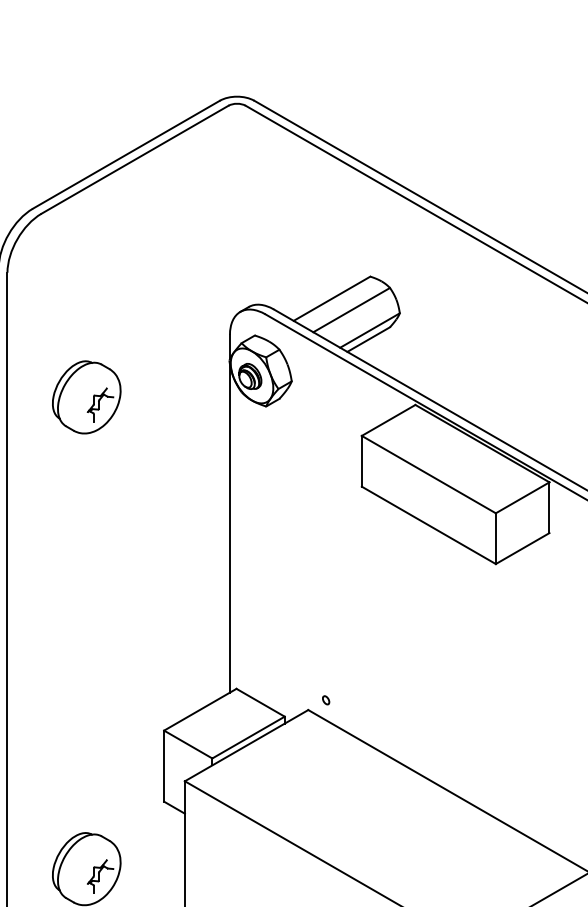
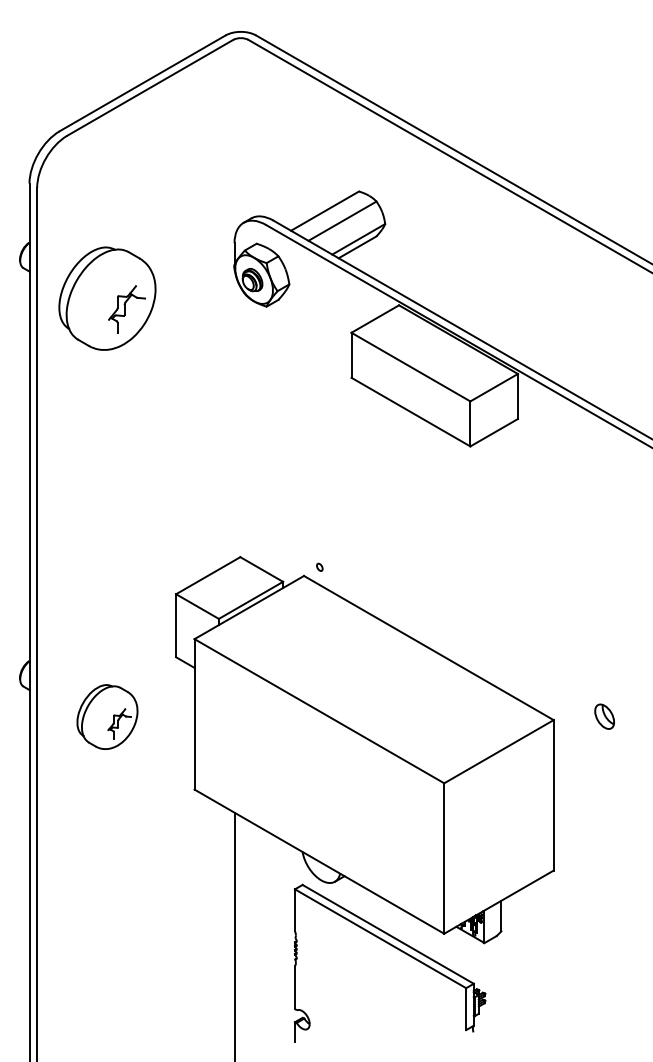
part: (86, 397) -> (107, 298), size x1.6
line: (229, 528) -> (234, 414), removed

